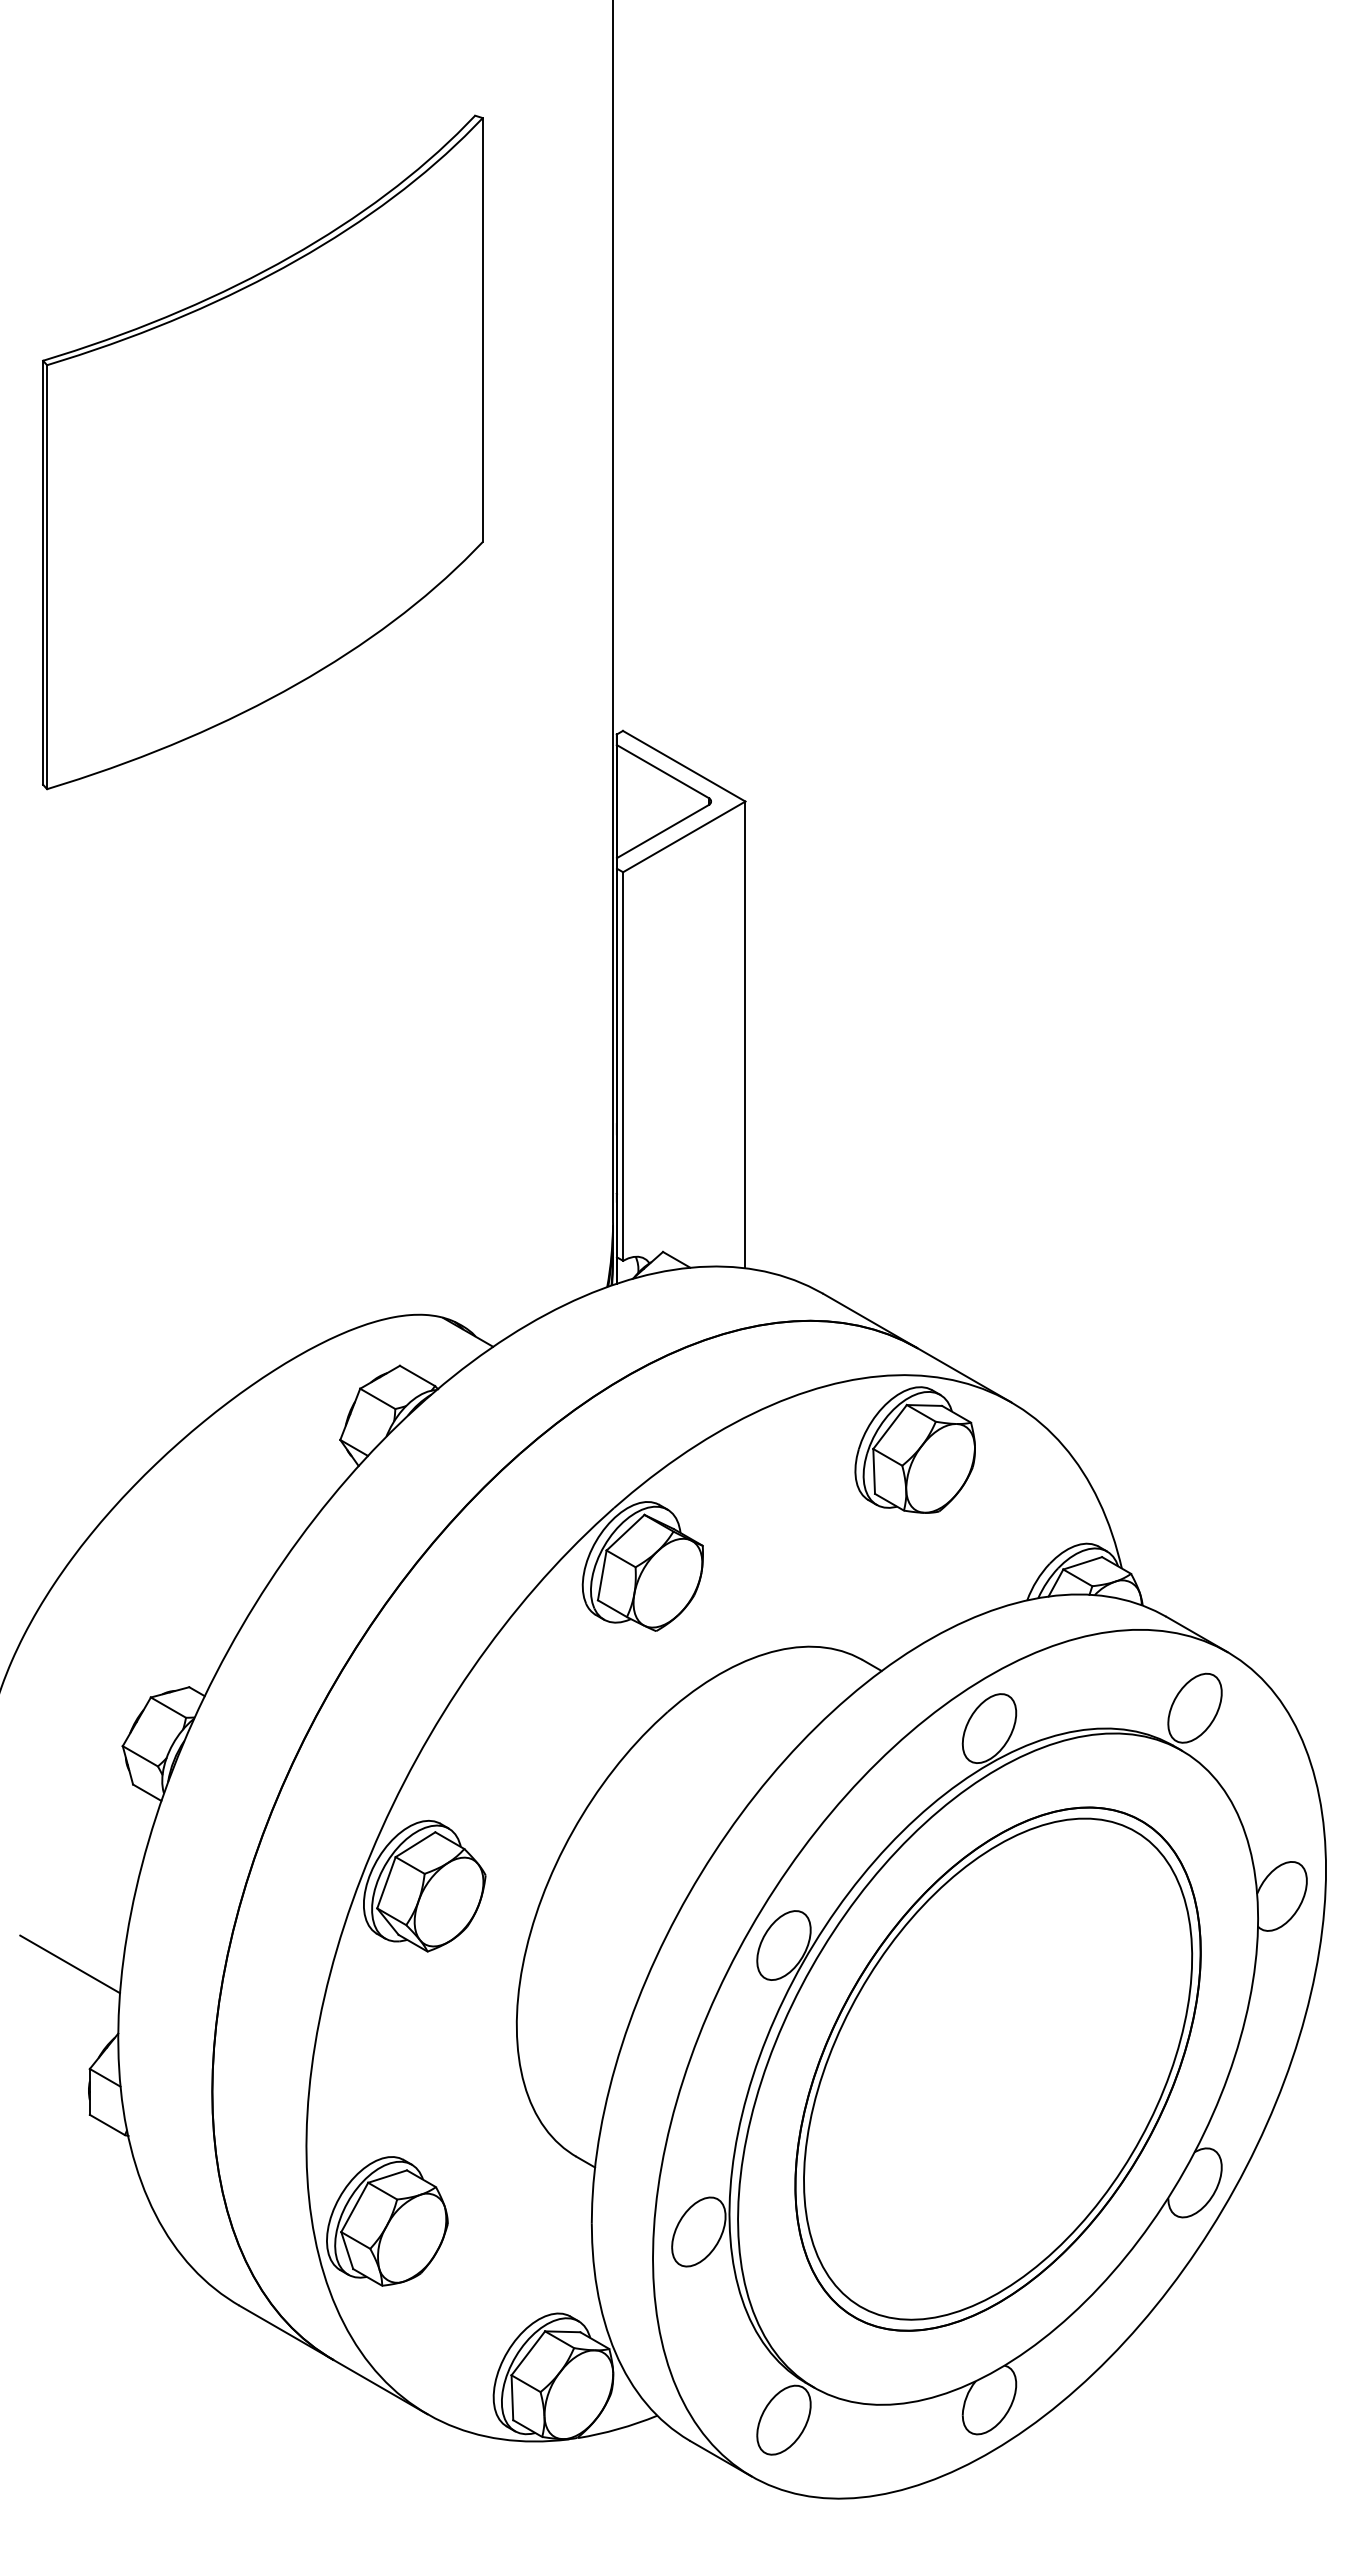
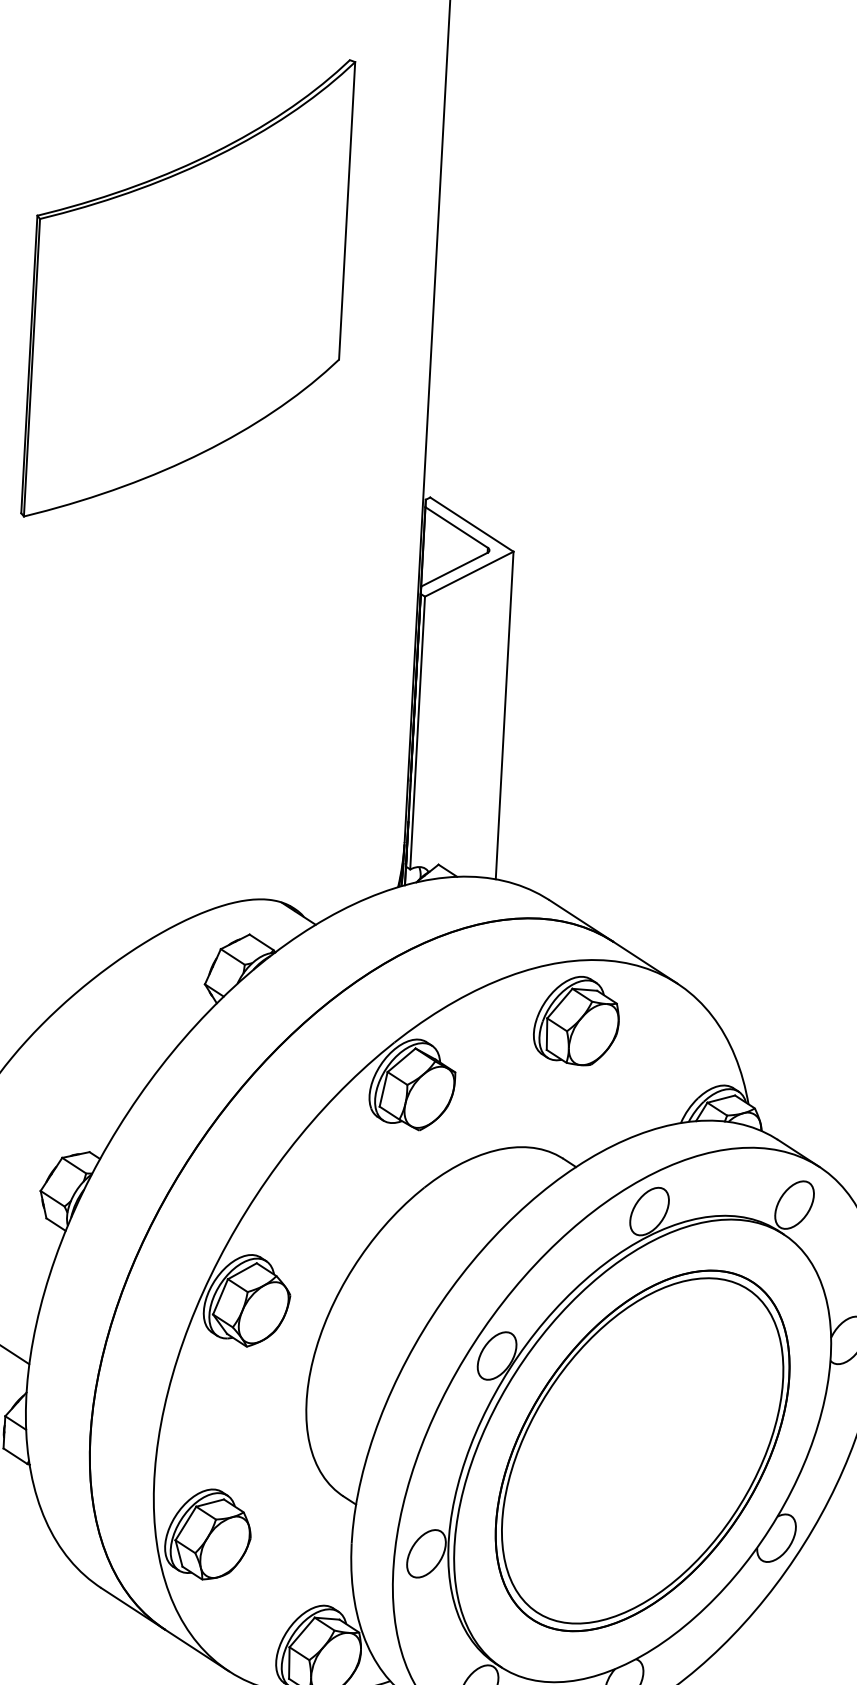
part: (914, 1449) -> (576, 1020), moved

